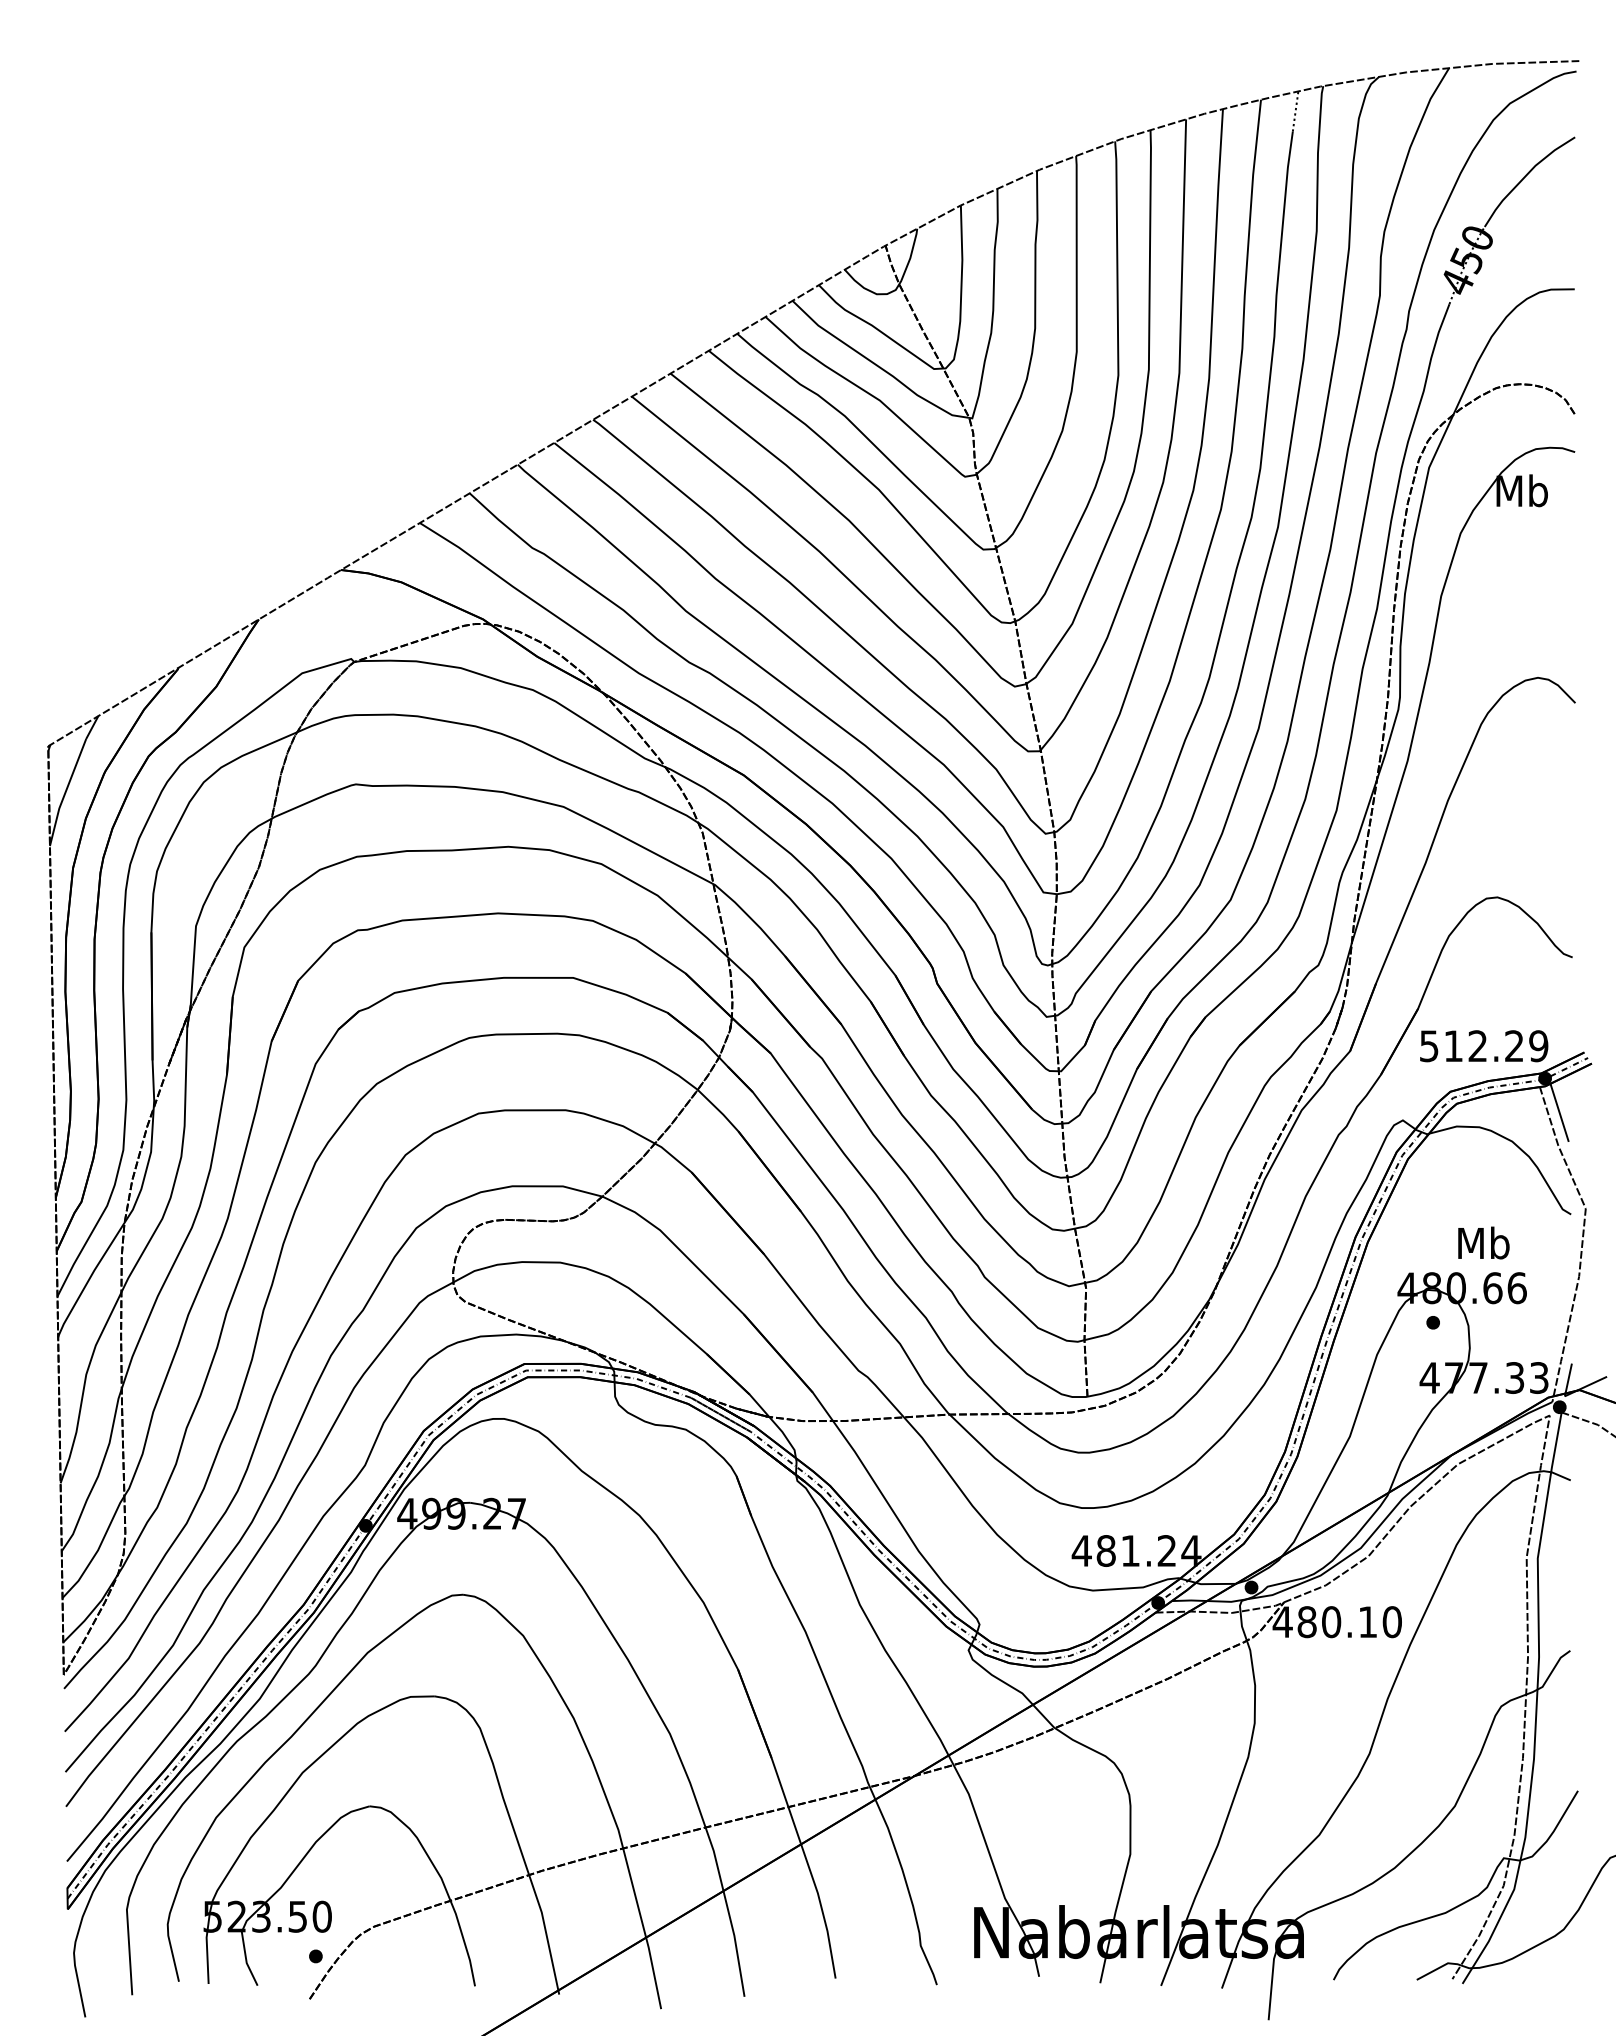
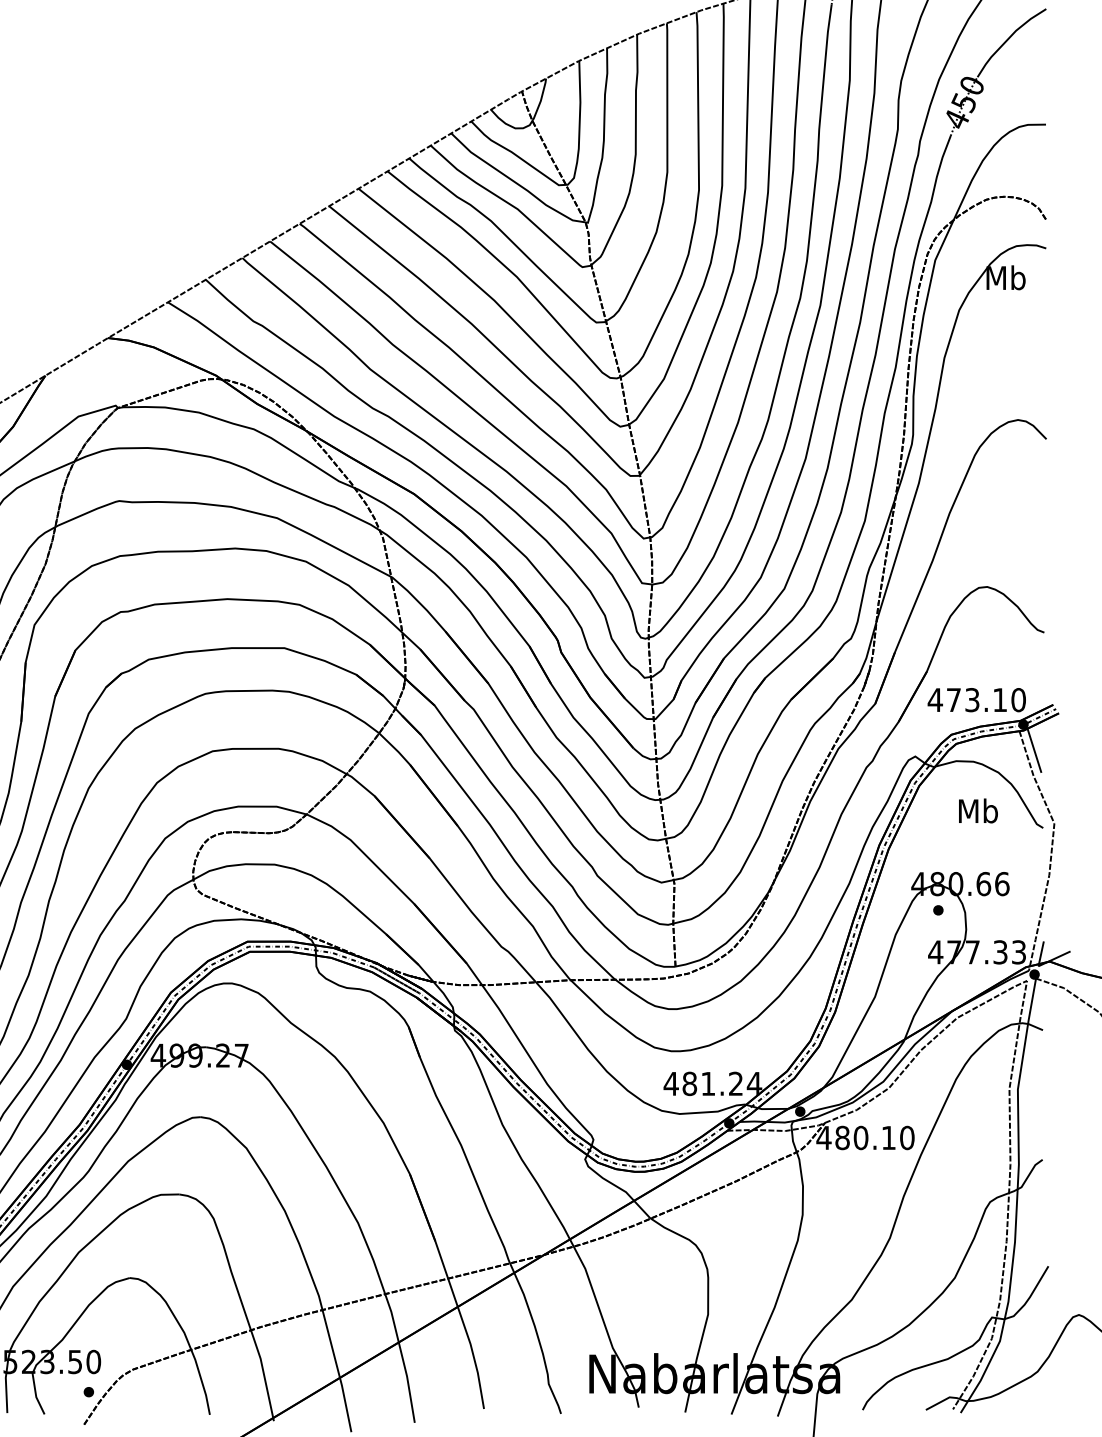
text: (1483, 1046) -> (976, 700), 512.29 -> 473.10
text: (1483, 1242) -> (978, 810), moved

